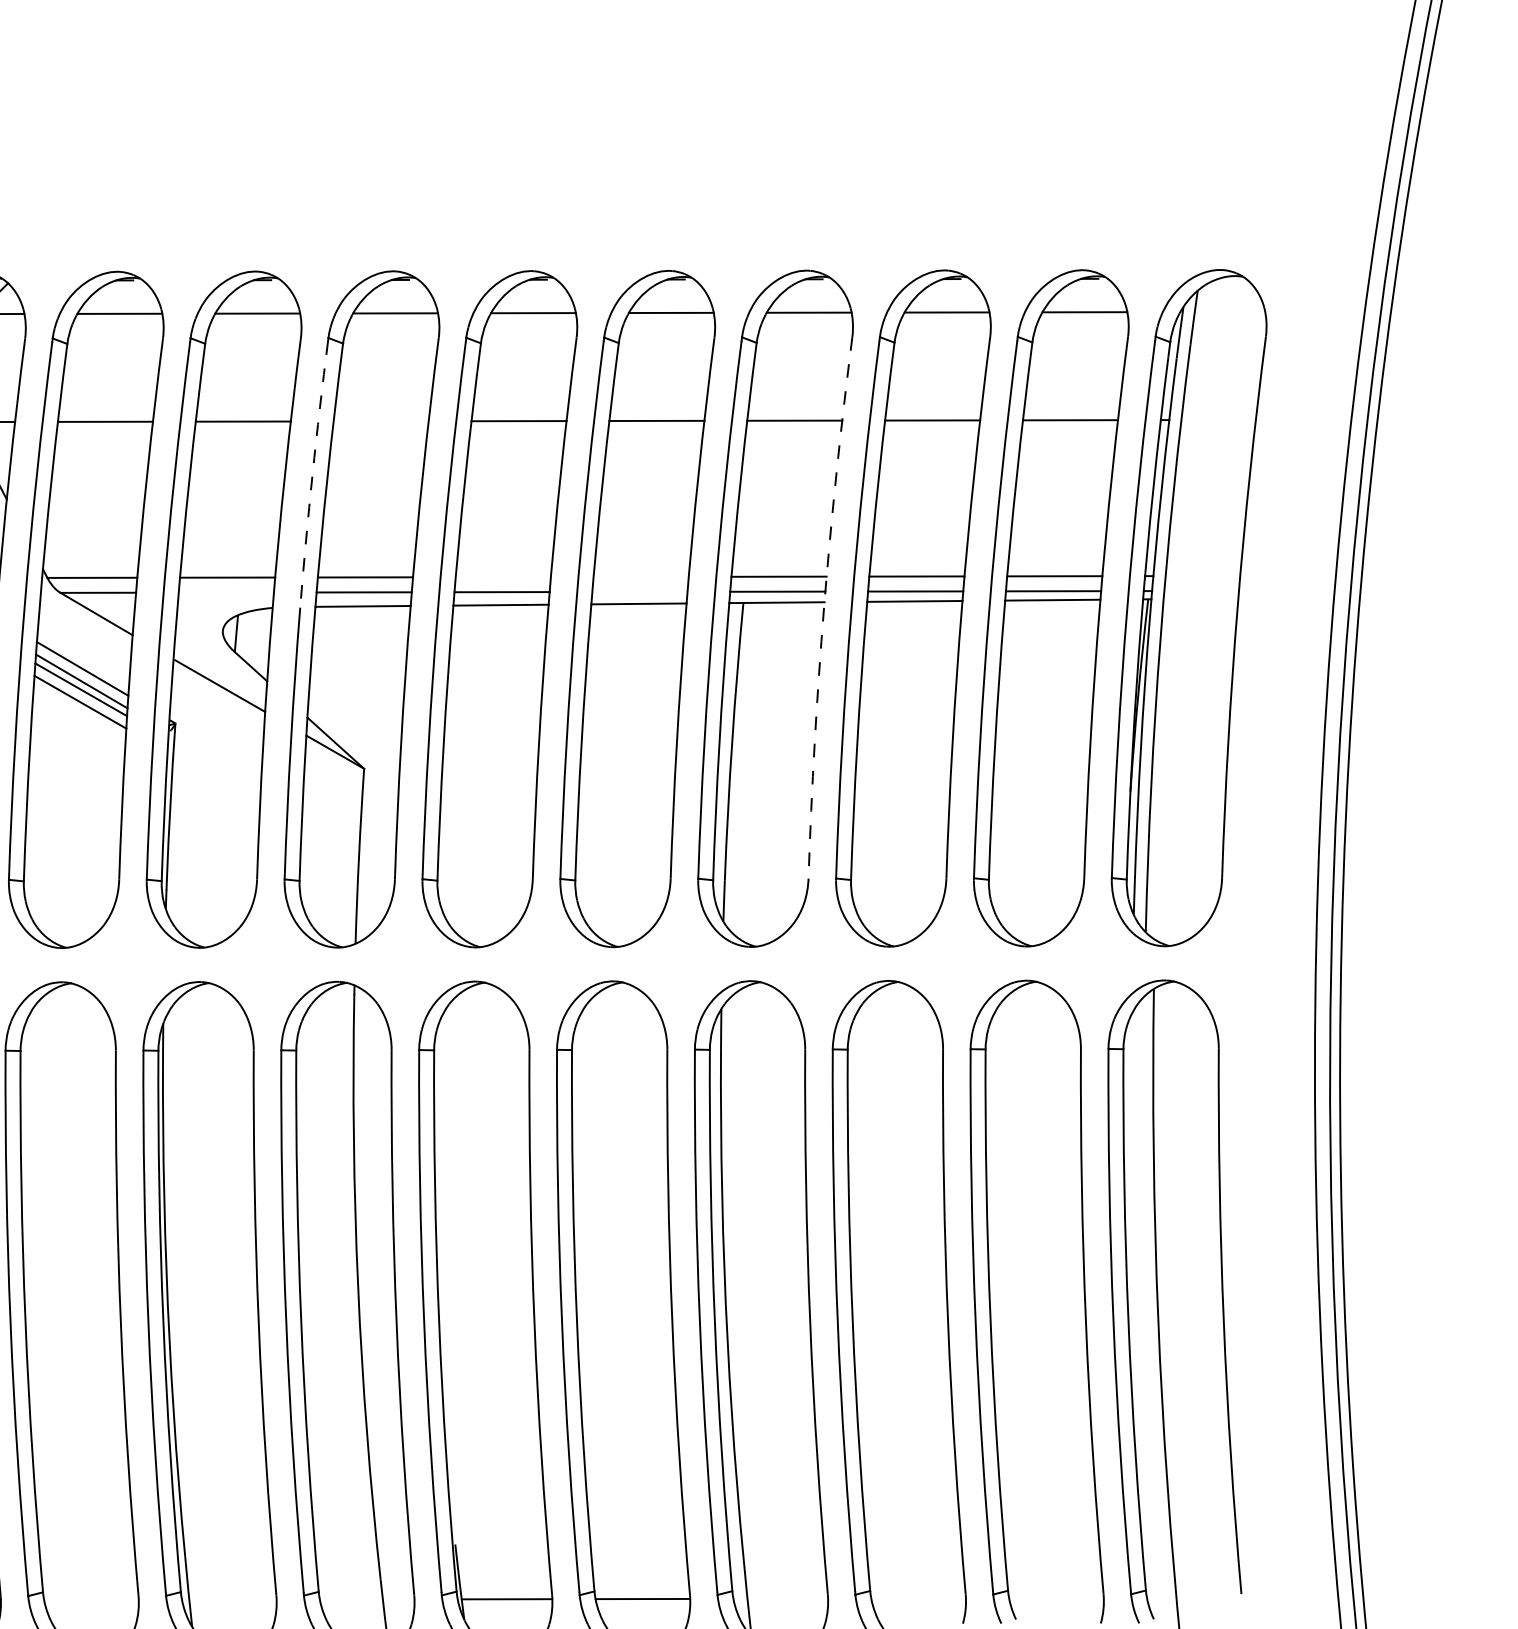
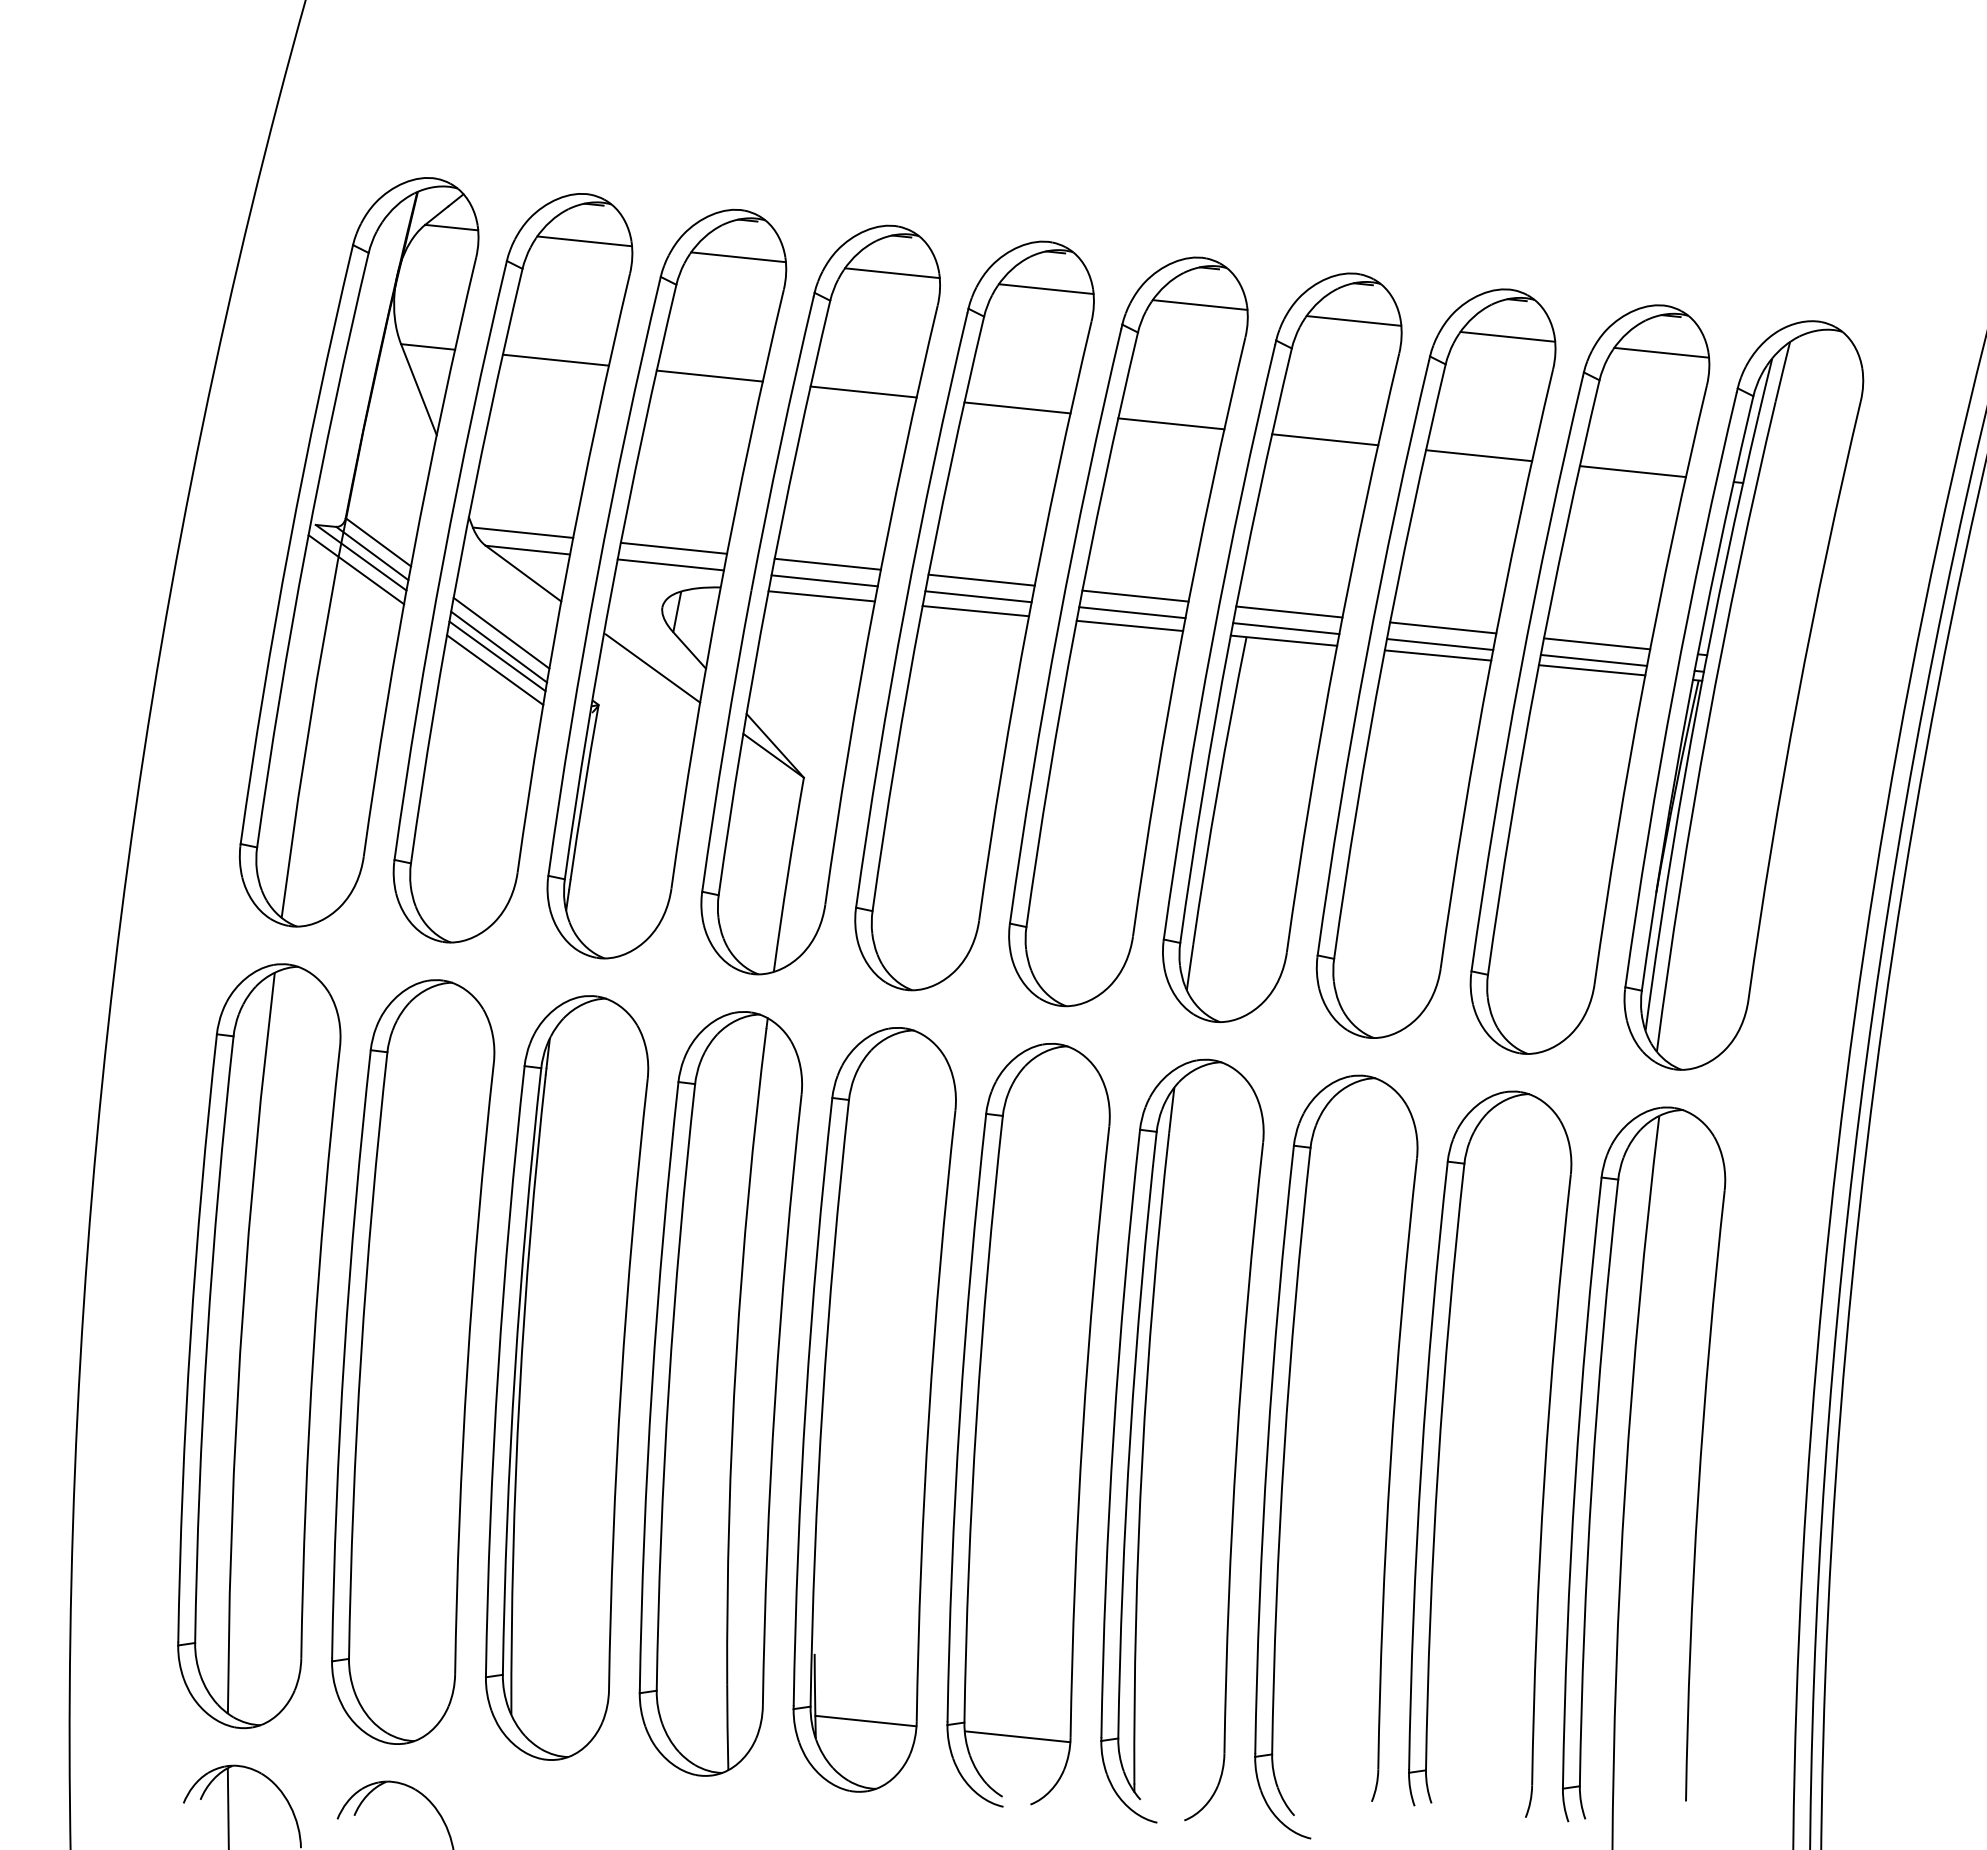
line: (381, 420) -> (863, 391), added
arc: (312, 474) -> (780, 443), dashed -> solid
line: (503, 576) -> (981, 579), added
line: (641, 576) -> (1135, 595), added
line: (640, 591) -> (1132, 612), added
line: (226, 592) -> (670, 564), added
arc: (824, 607) -> (1336, 651), dashed -> solid

